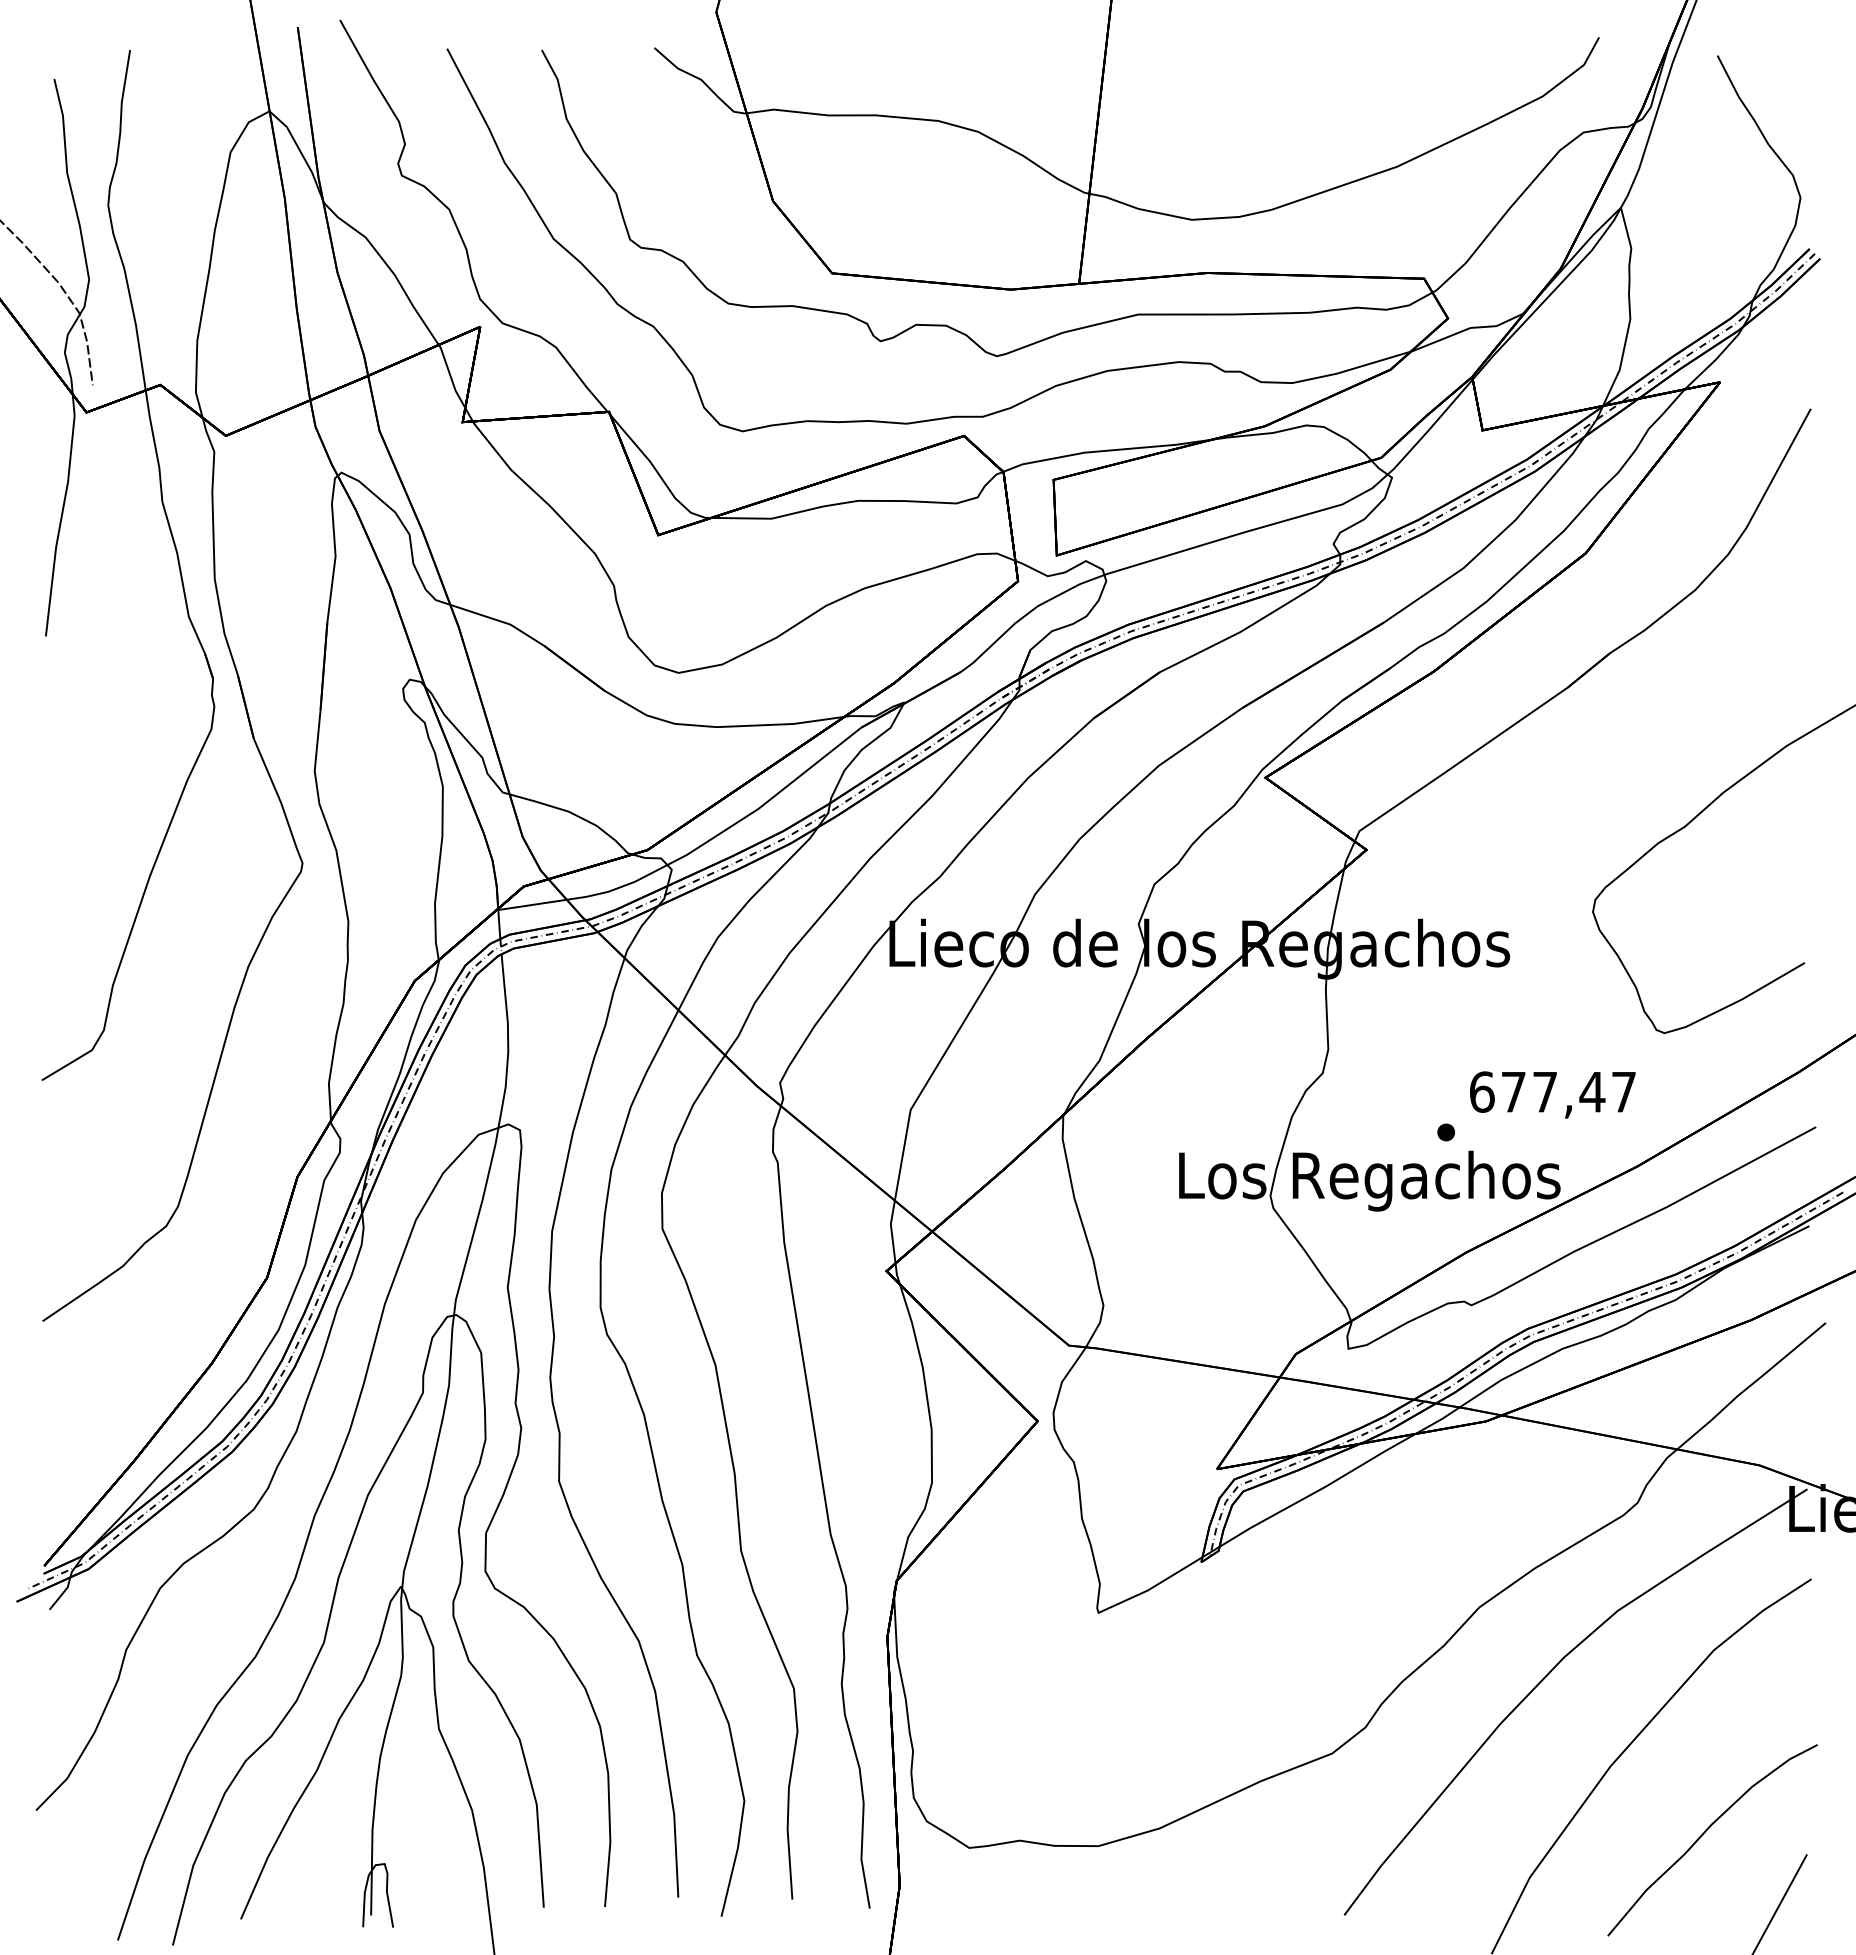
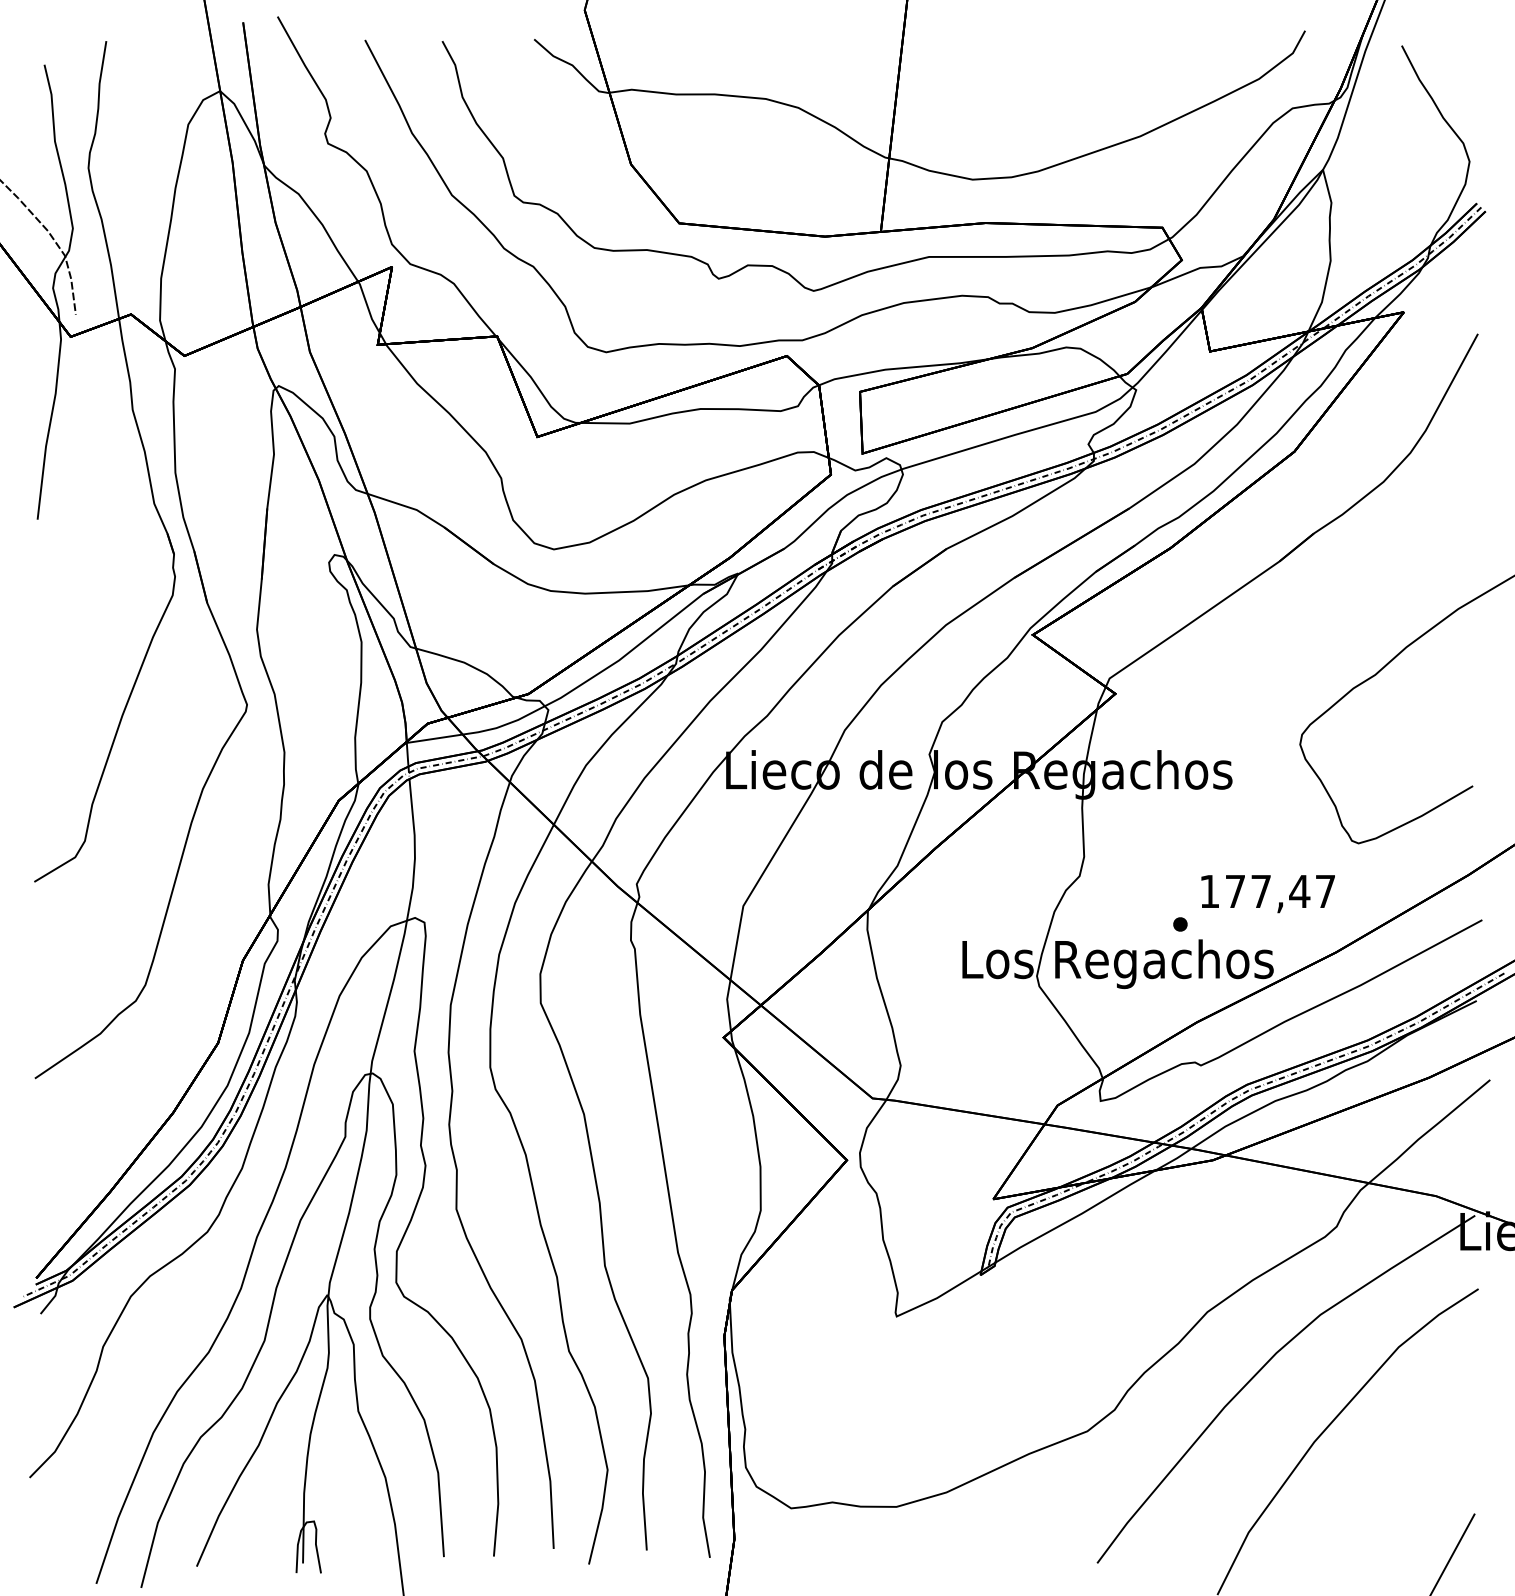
text: (1482, 1091) -> (1210, 891), 677,47 -> 177,47
curve: (1703, 1835) -> (1390, 1498), removed

